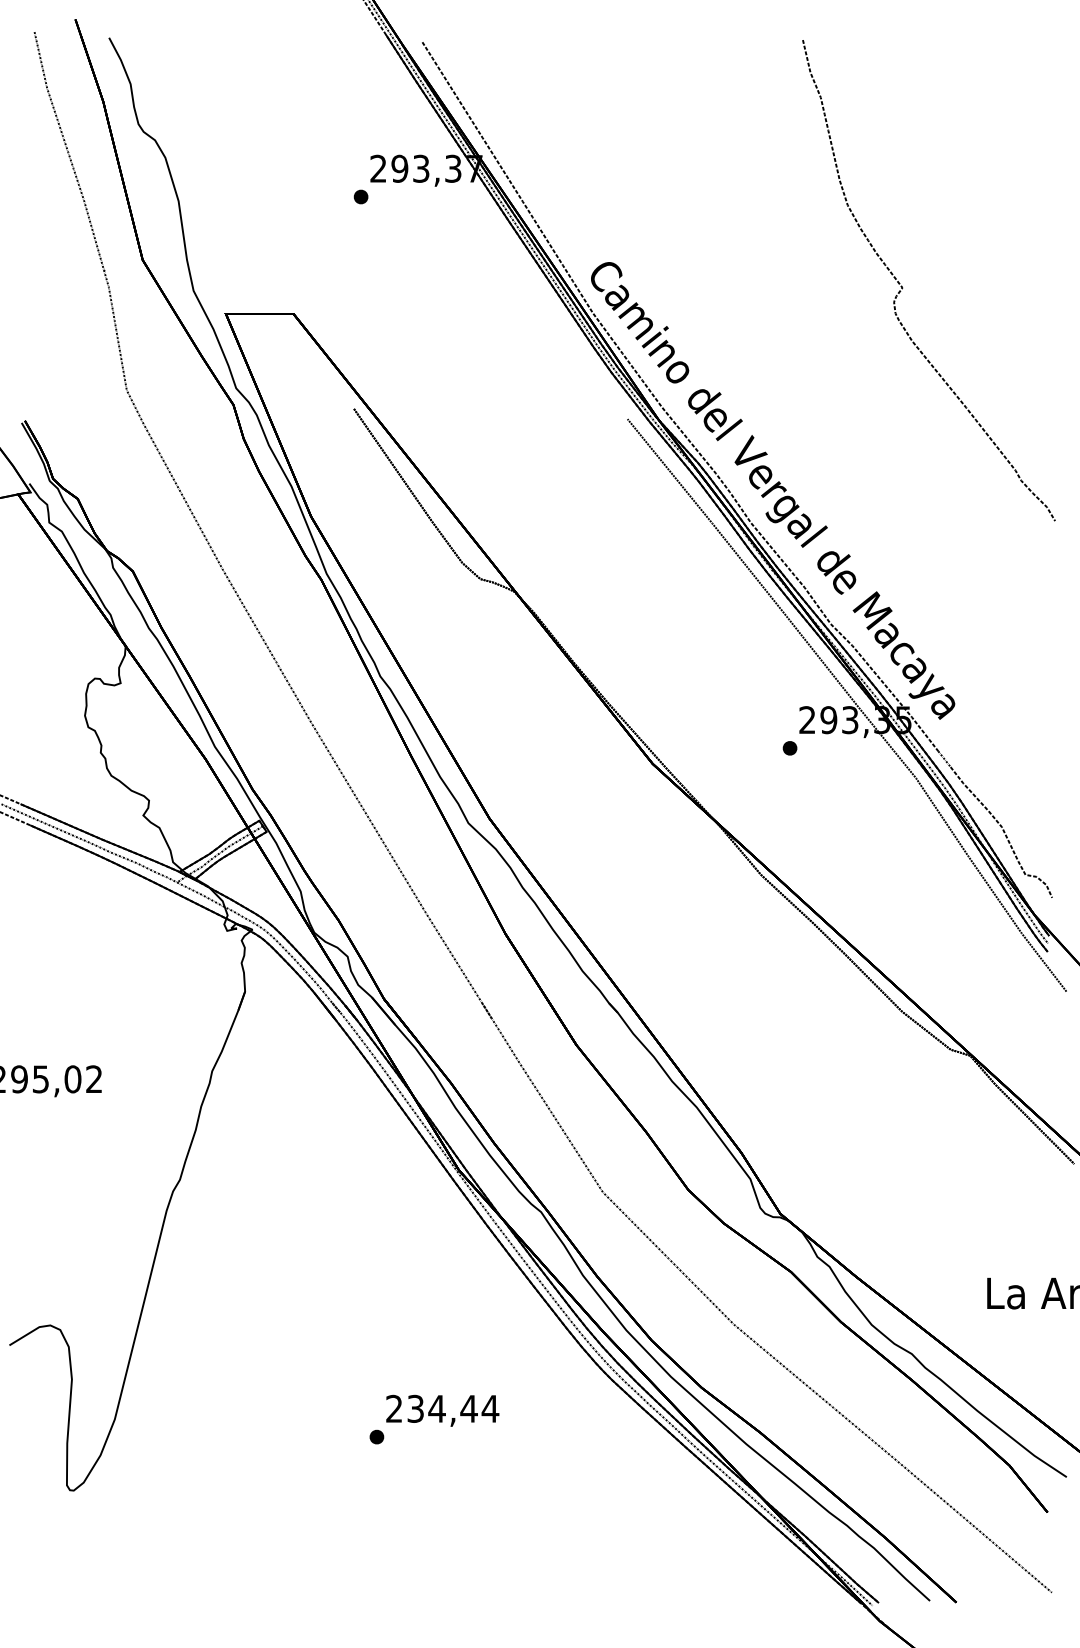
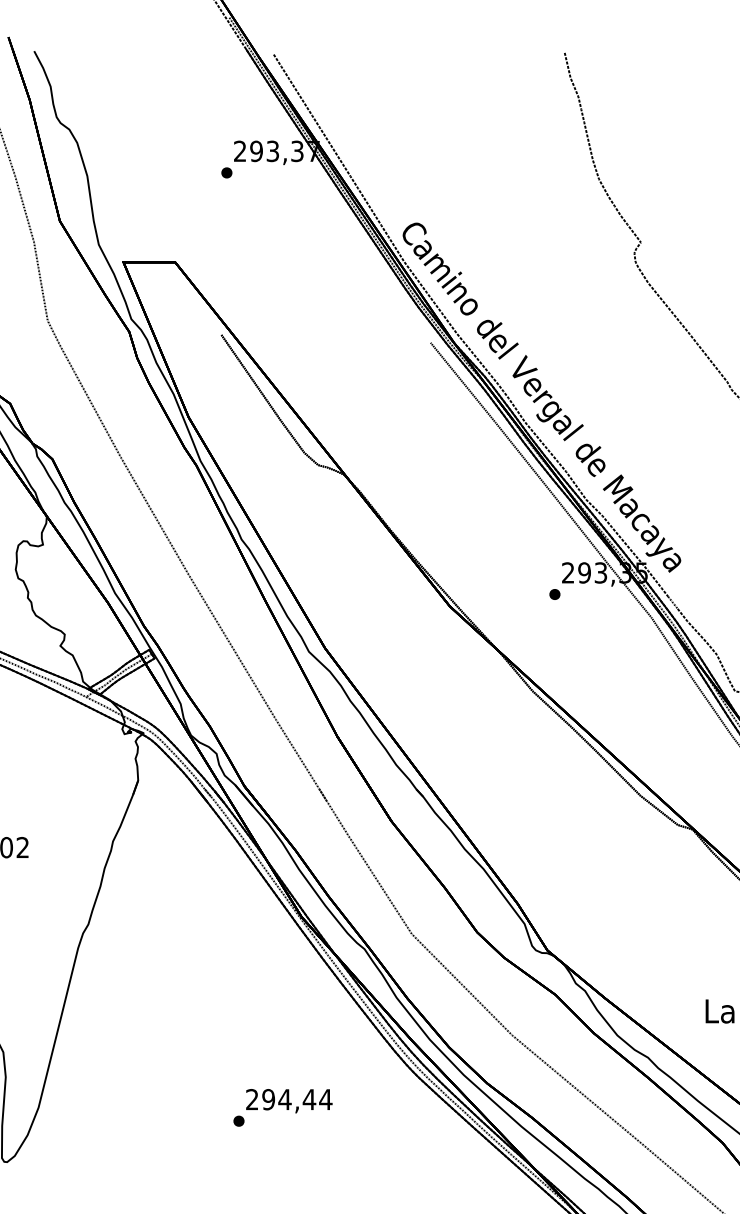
text: (415, 1408) -> (268, 1099), 234,44 -> 294,44

